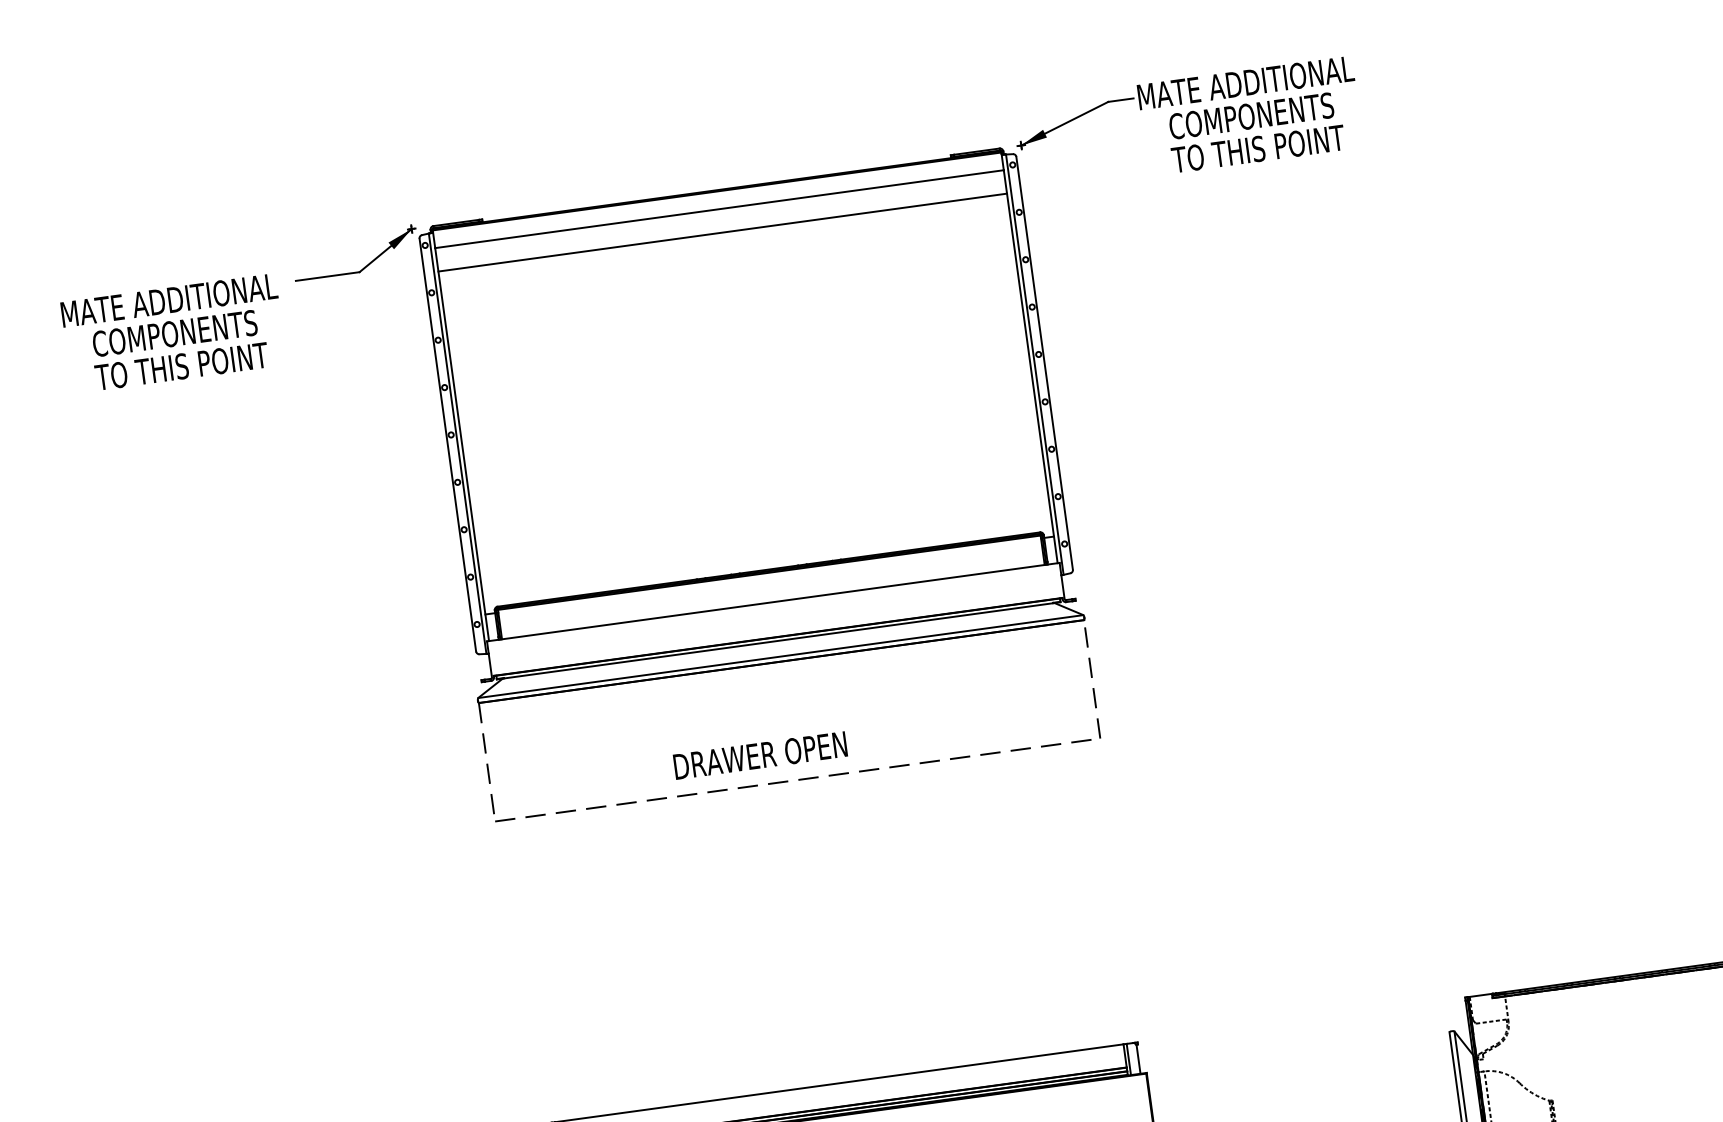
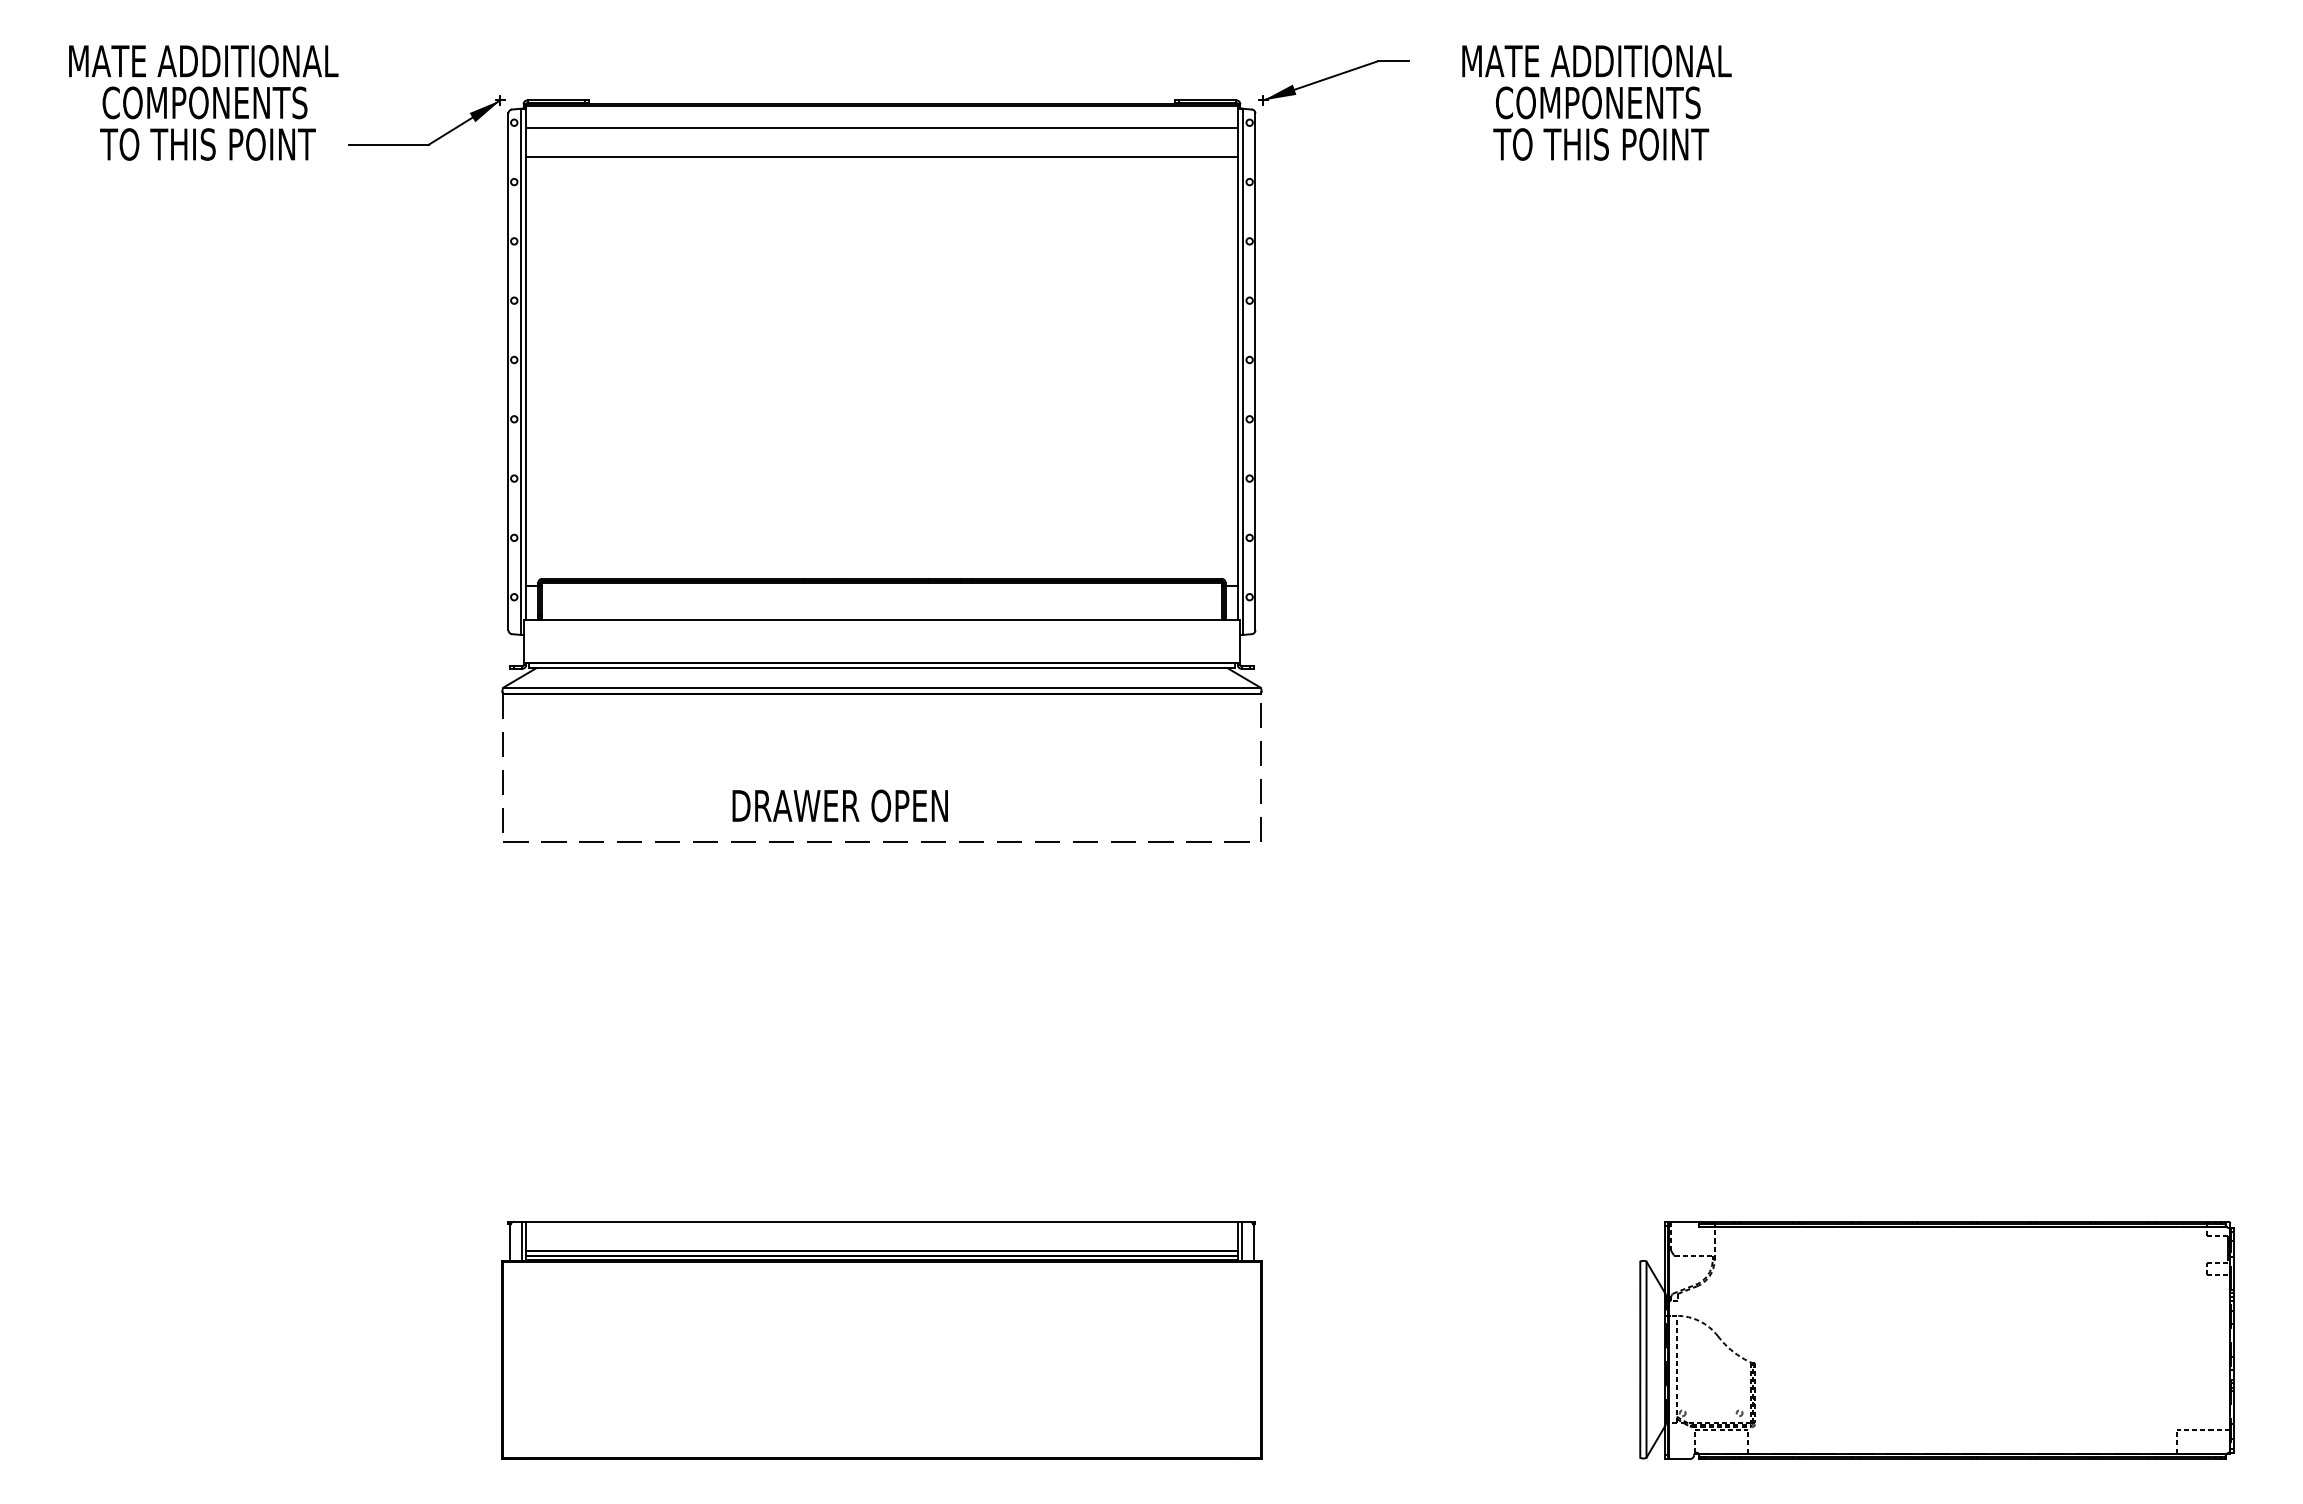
text: (1250, 115) -> (1596, 102), moved
text: (173, 333) -> (203, 102), moved

